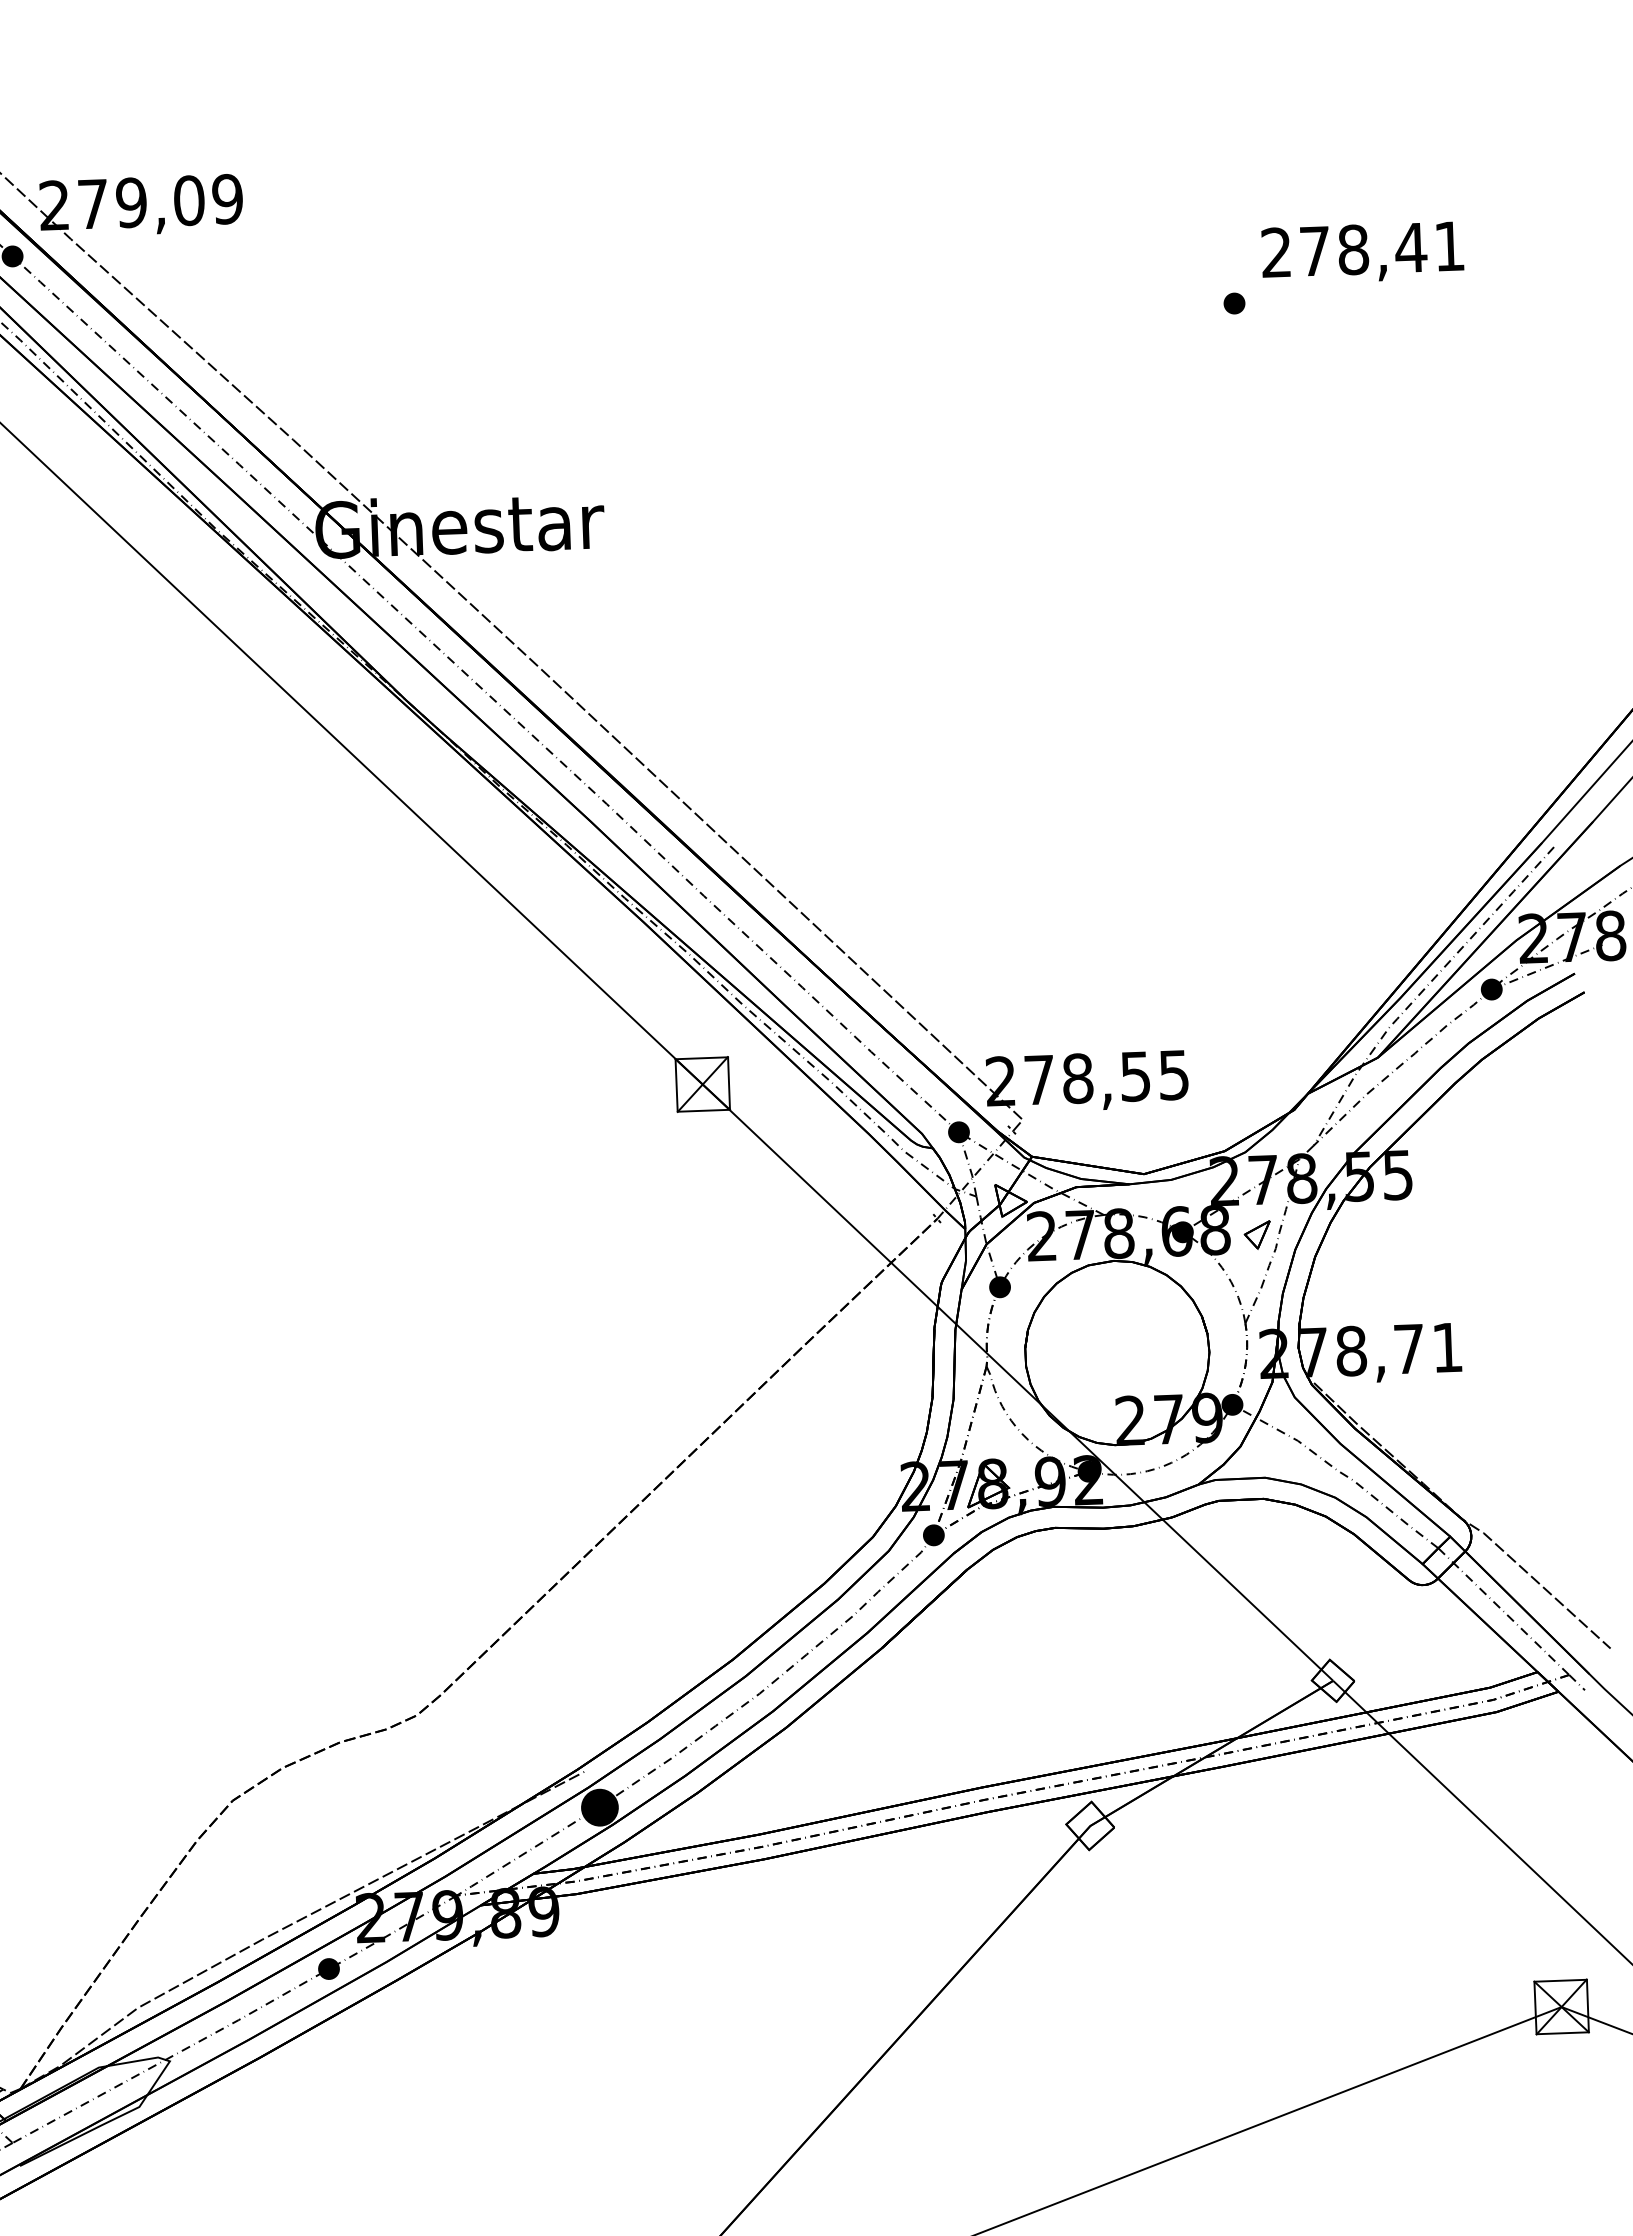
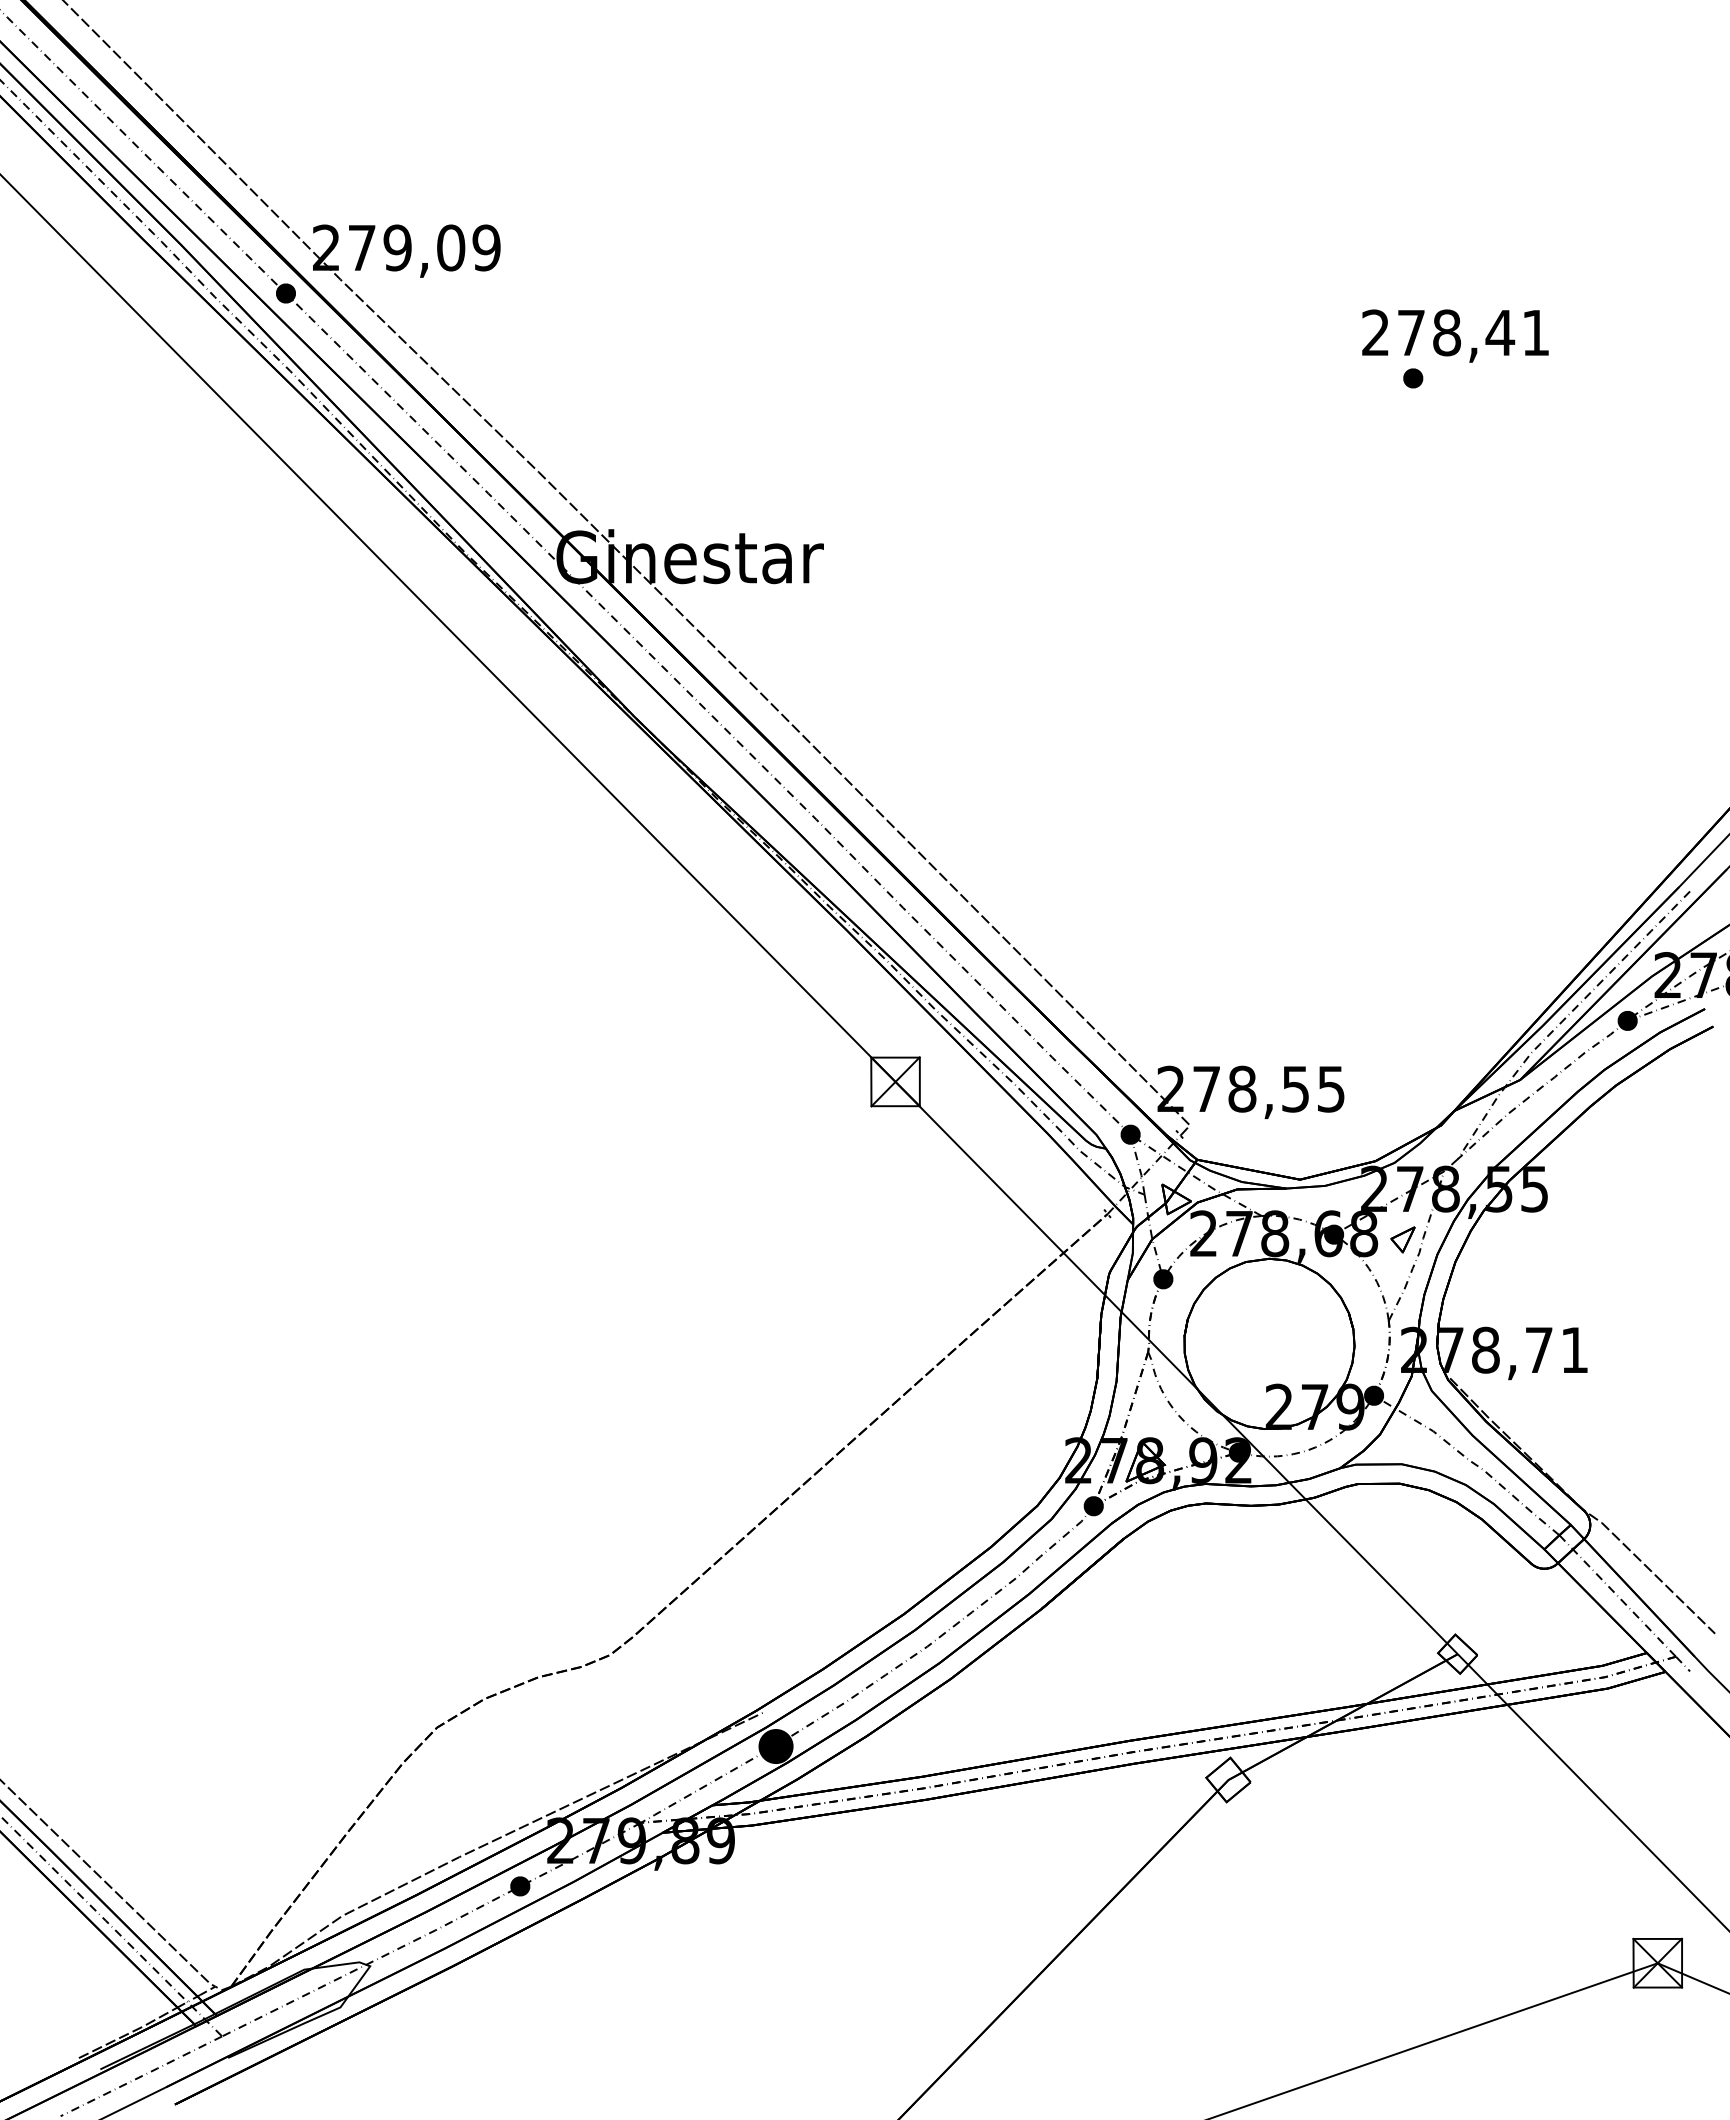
text: (1362, 252) -> (1455, 335), moved

